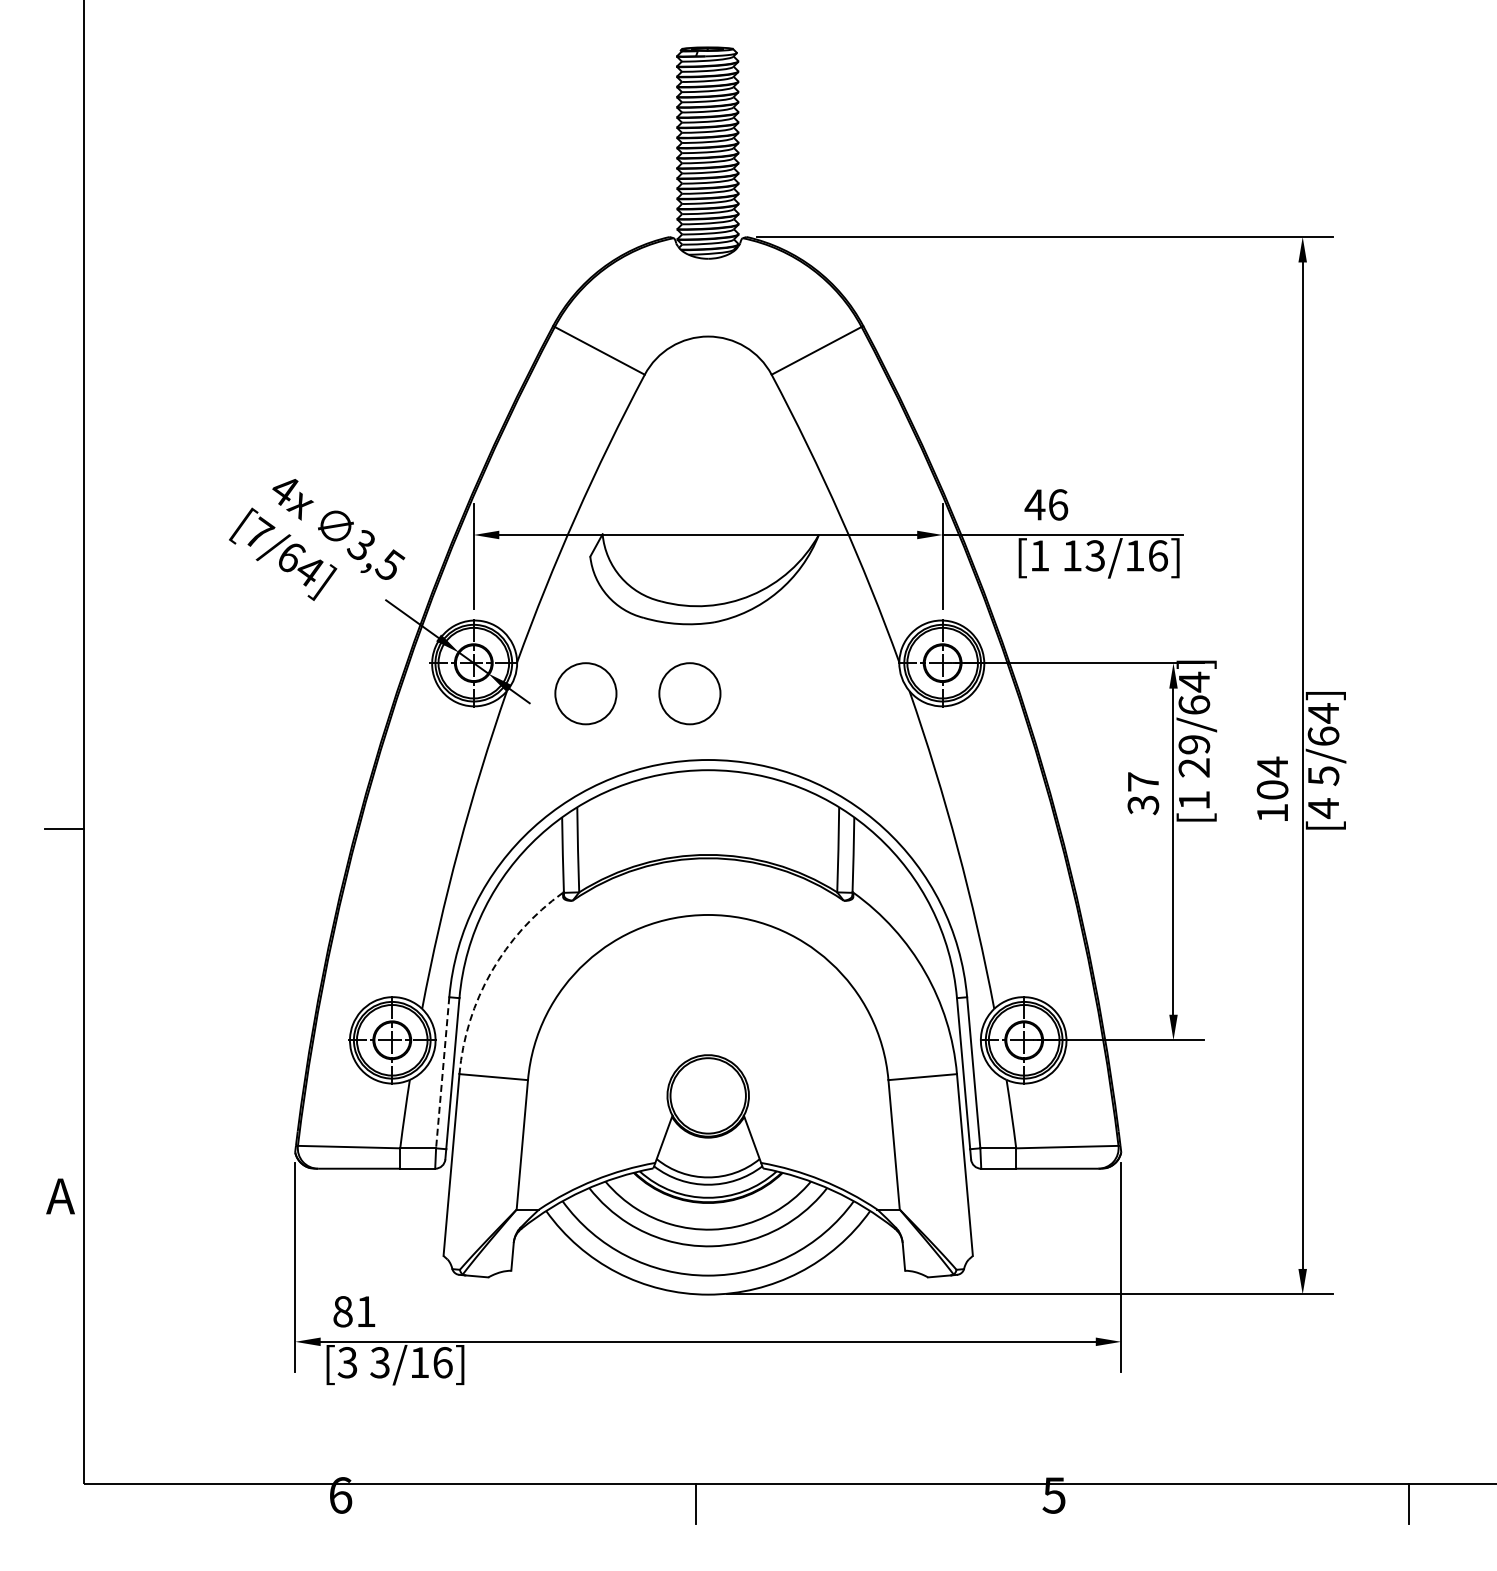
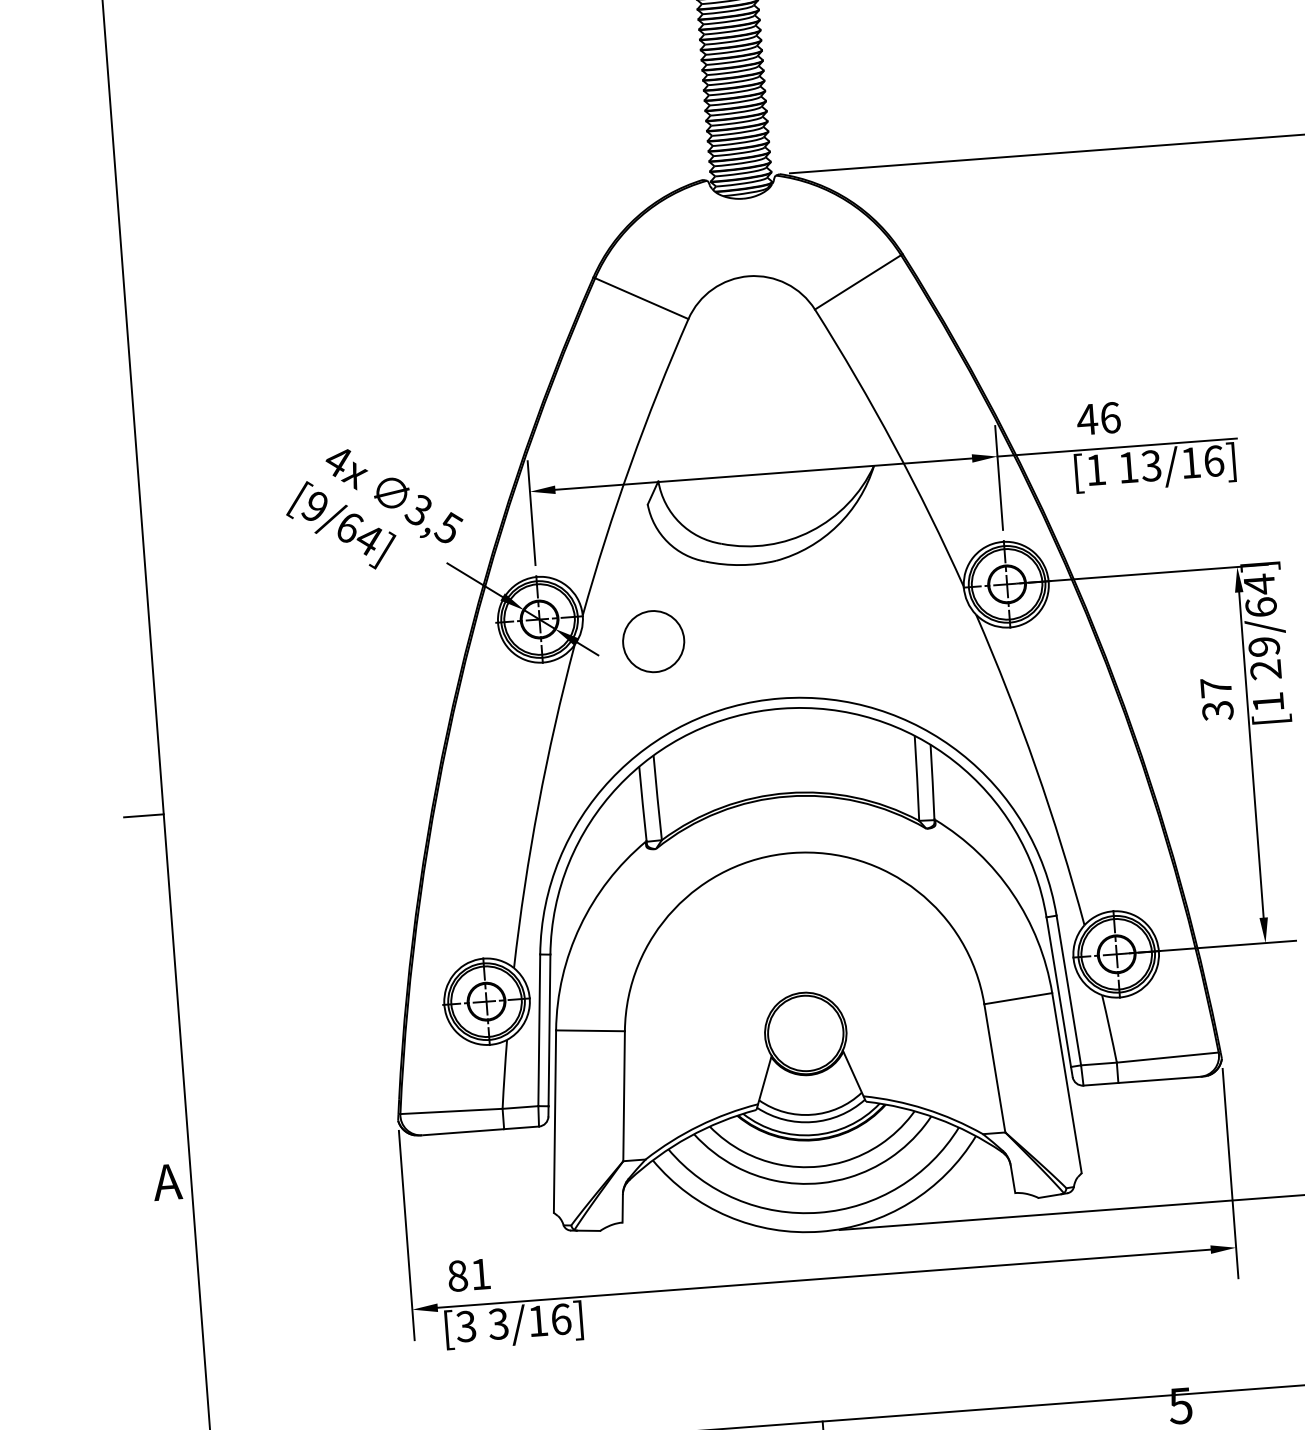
text: (259, 531) -> (316, 504), [7/64] -> [9/64]
circle: (689, 693) -> (756, 633), removed
arc: (491, 972) -> (580, 926), dashed -> solid
line: (442, 1072) -> (539, 1030), dashed -> solid

